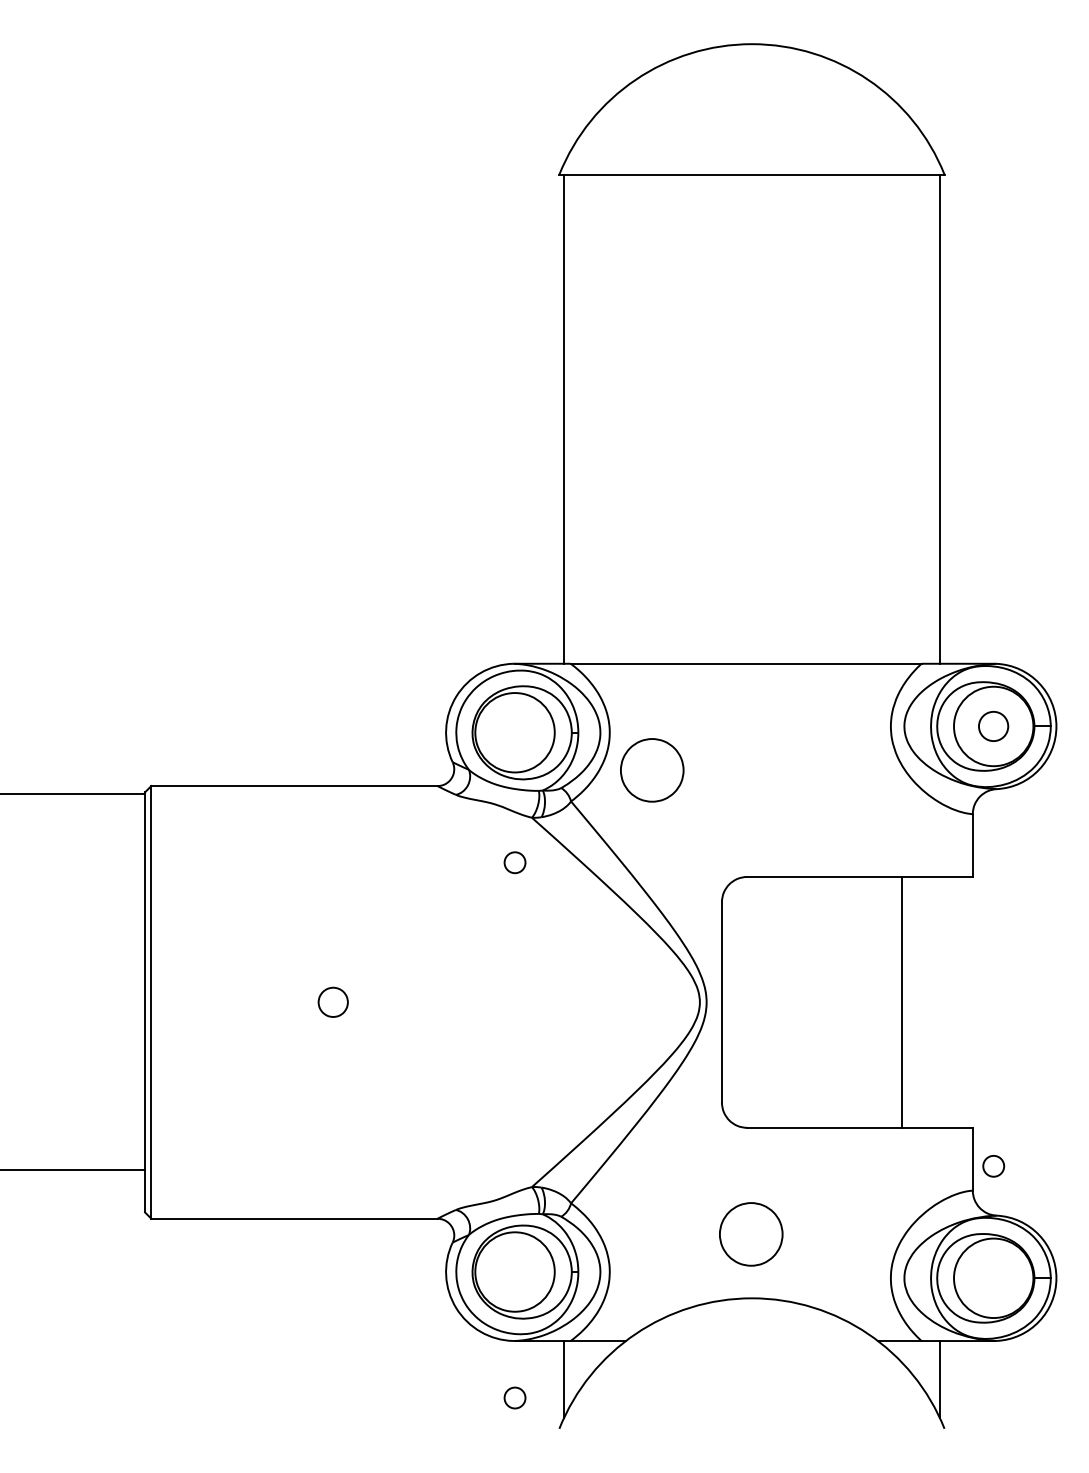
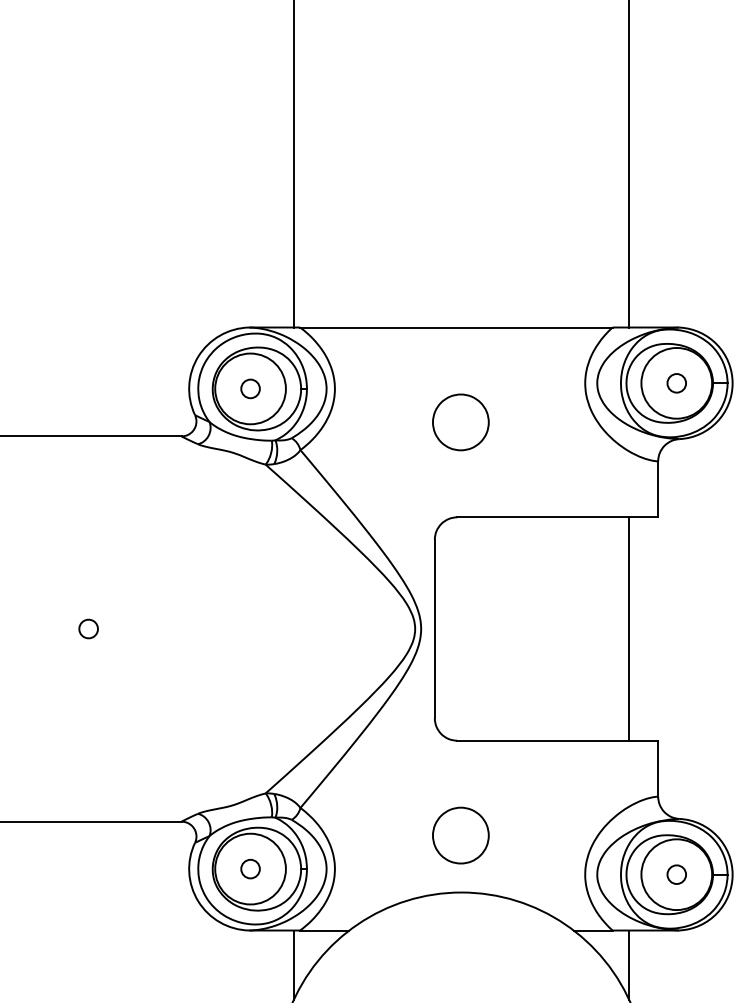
circle: (993, 726) -> (676, 383), size x0.71
part: (652, 770) -> (461, 422), moved
circle: (514, 862) -> (250, 388), moved
line: (902, 1001) -> (629, 628), moved
part: (332, 1002) -> (88, 629), size x0.71
circle: (993, 1166) -> (676, 874), moved
circle: (514, 1397) -> (250, 868), moved

